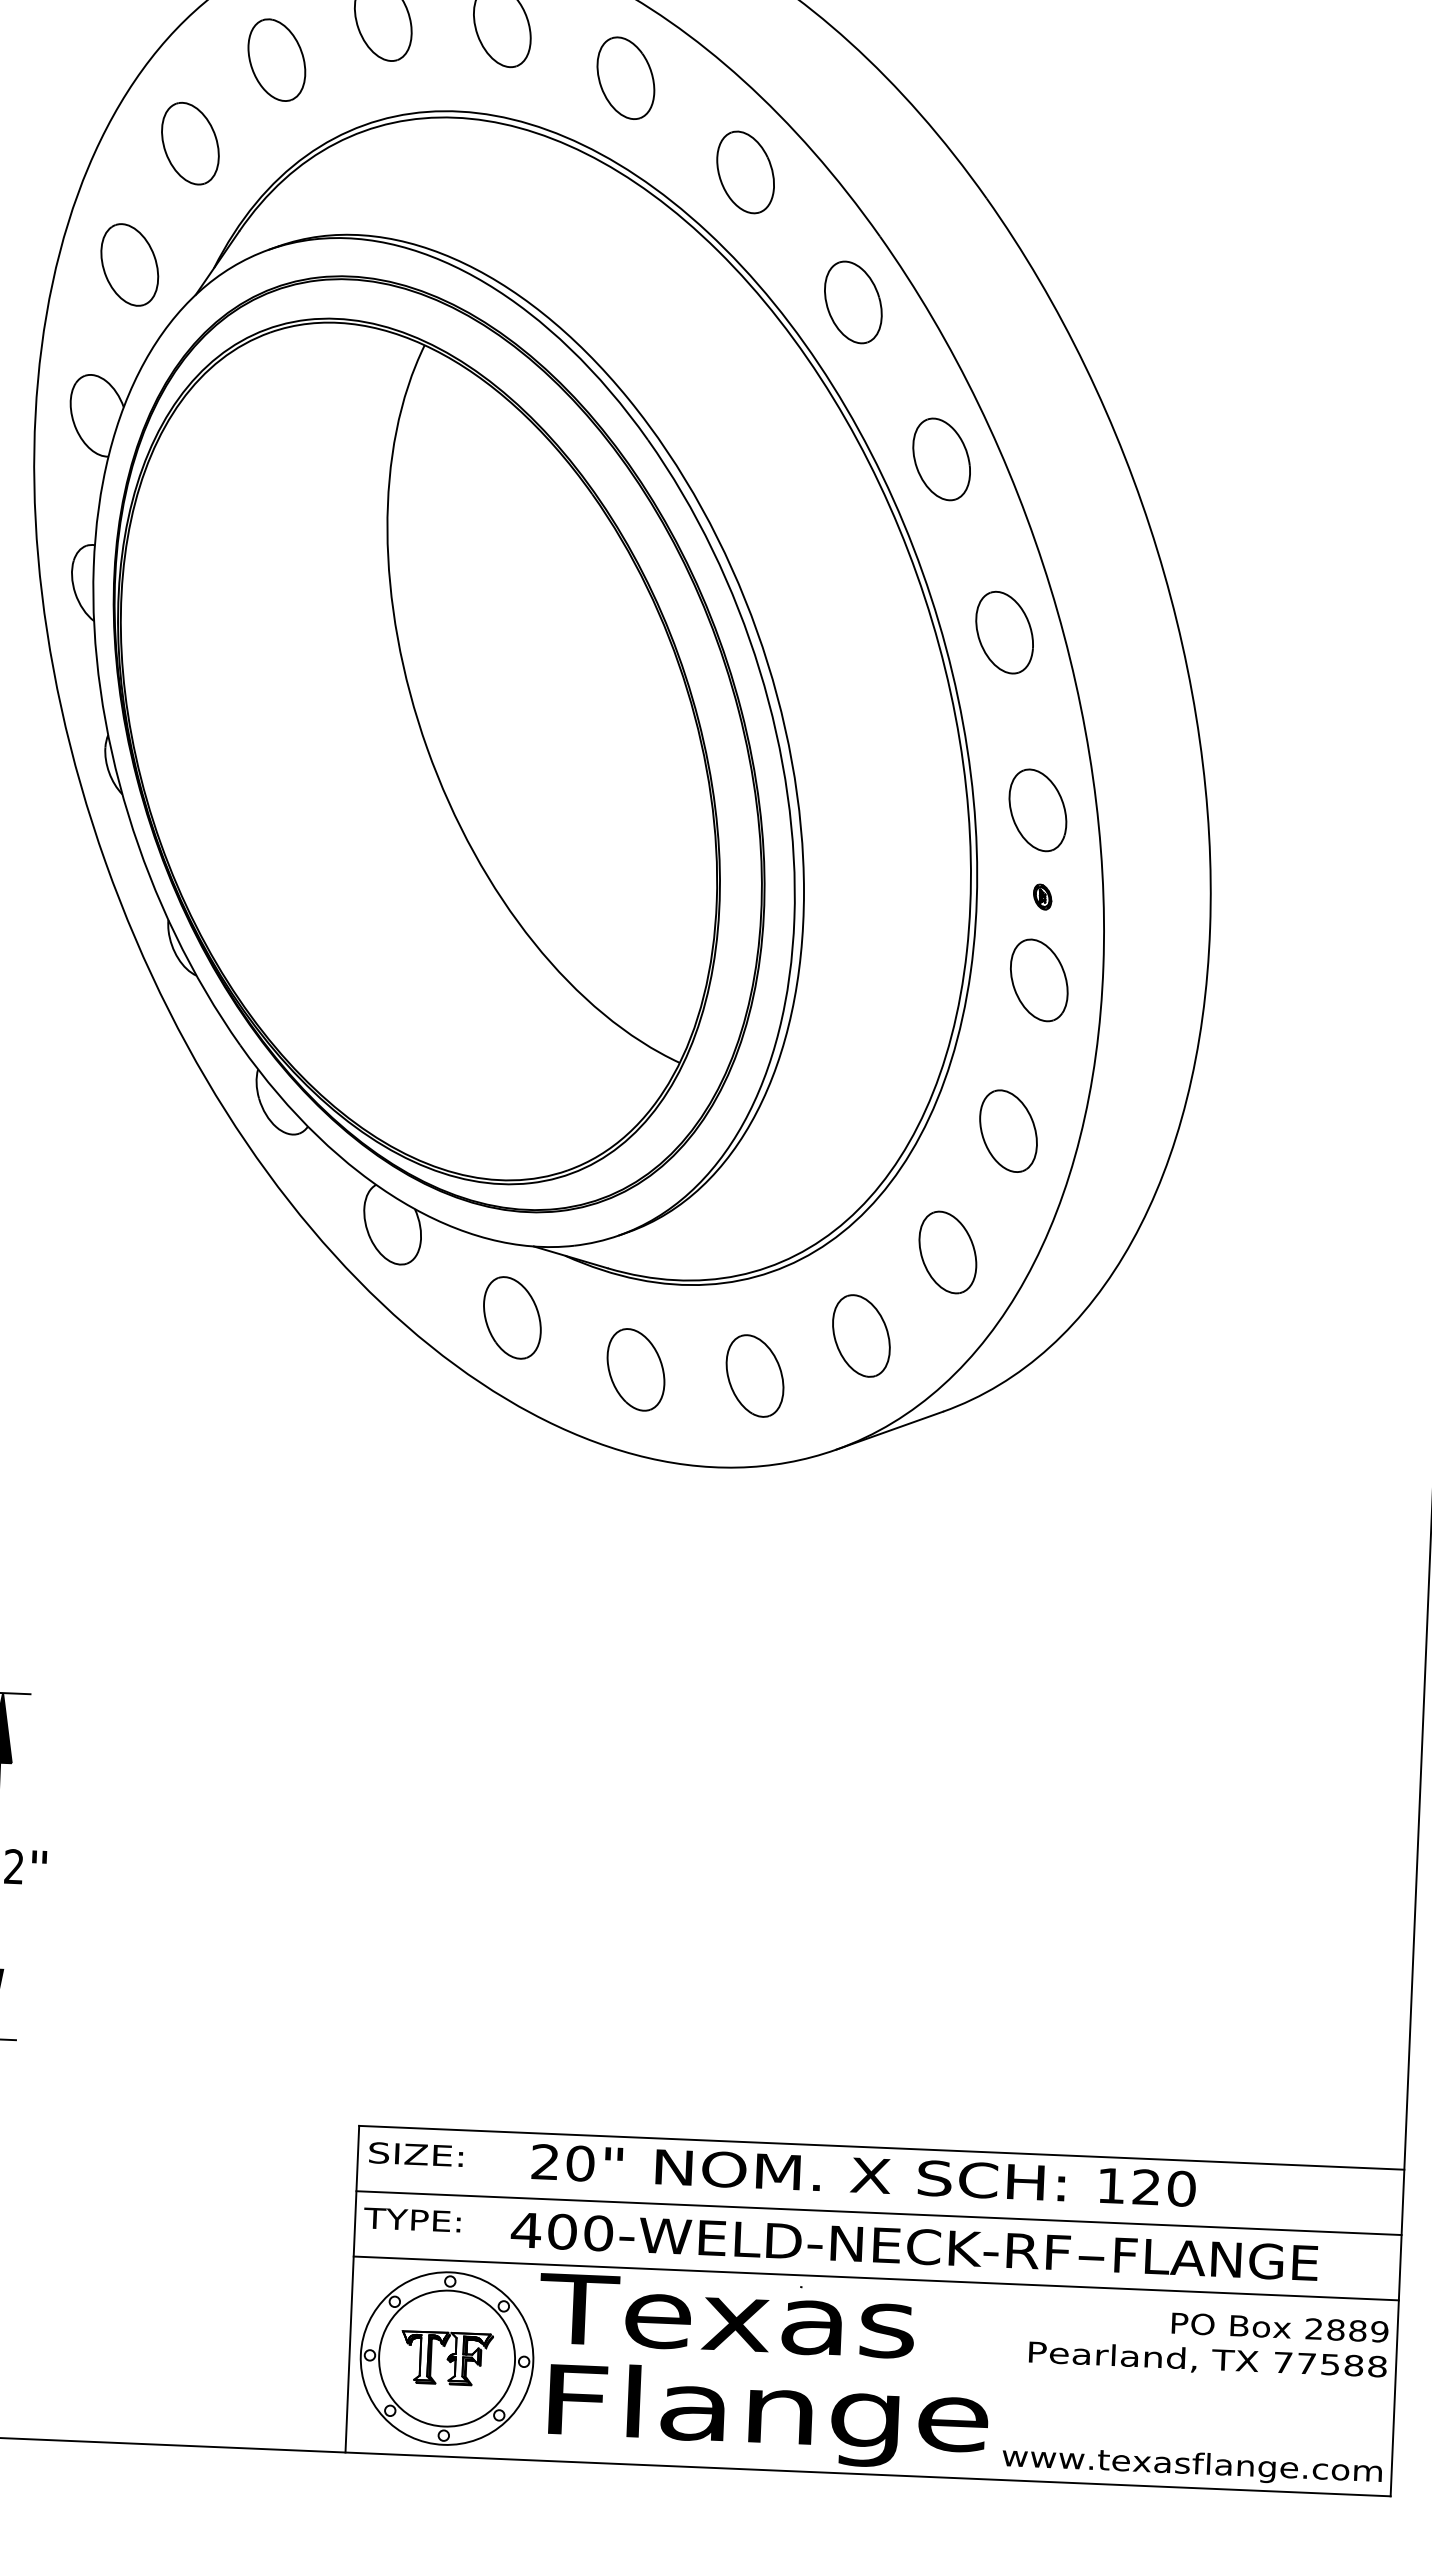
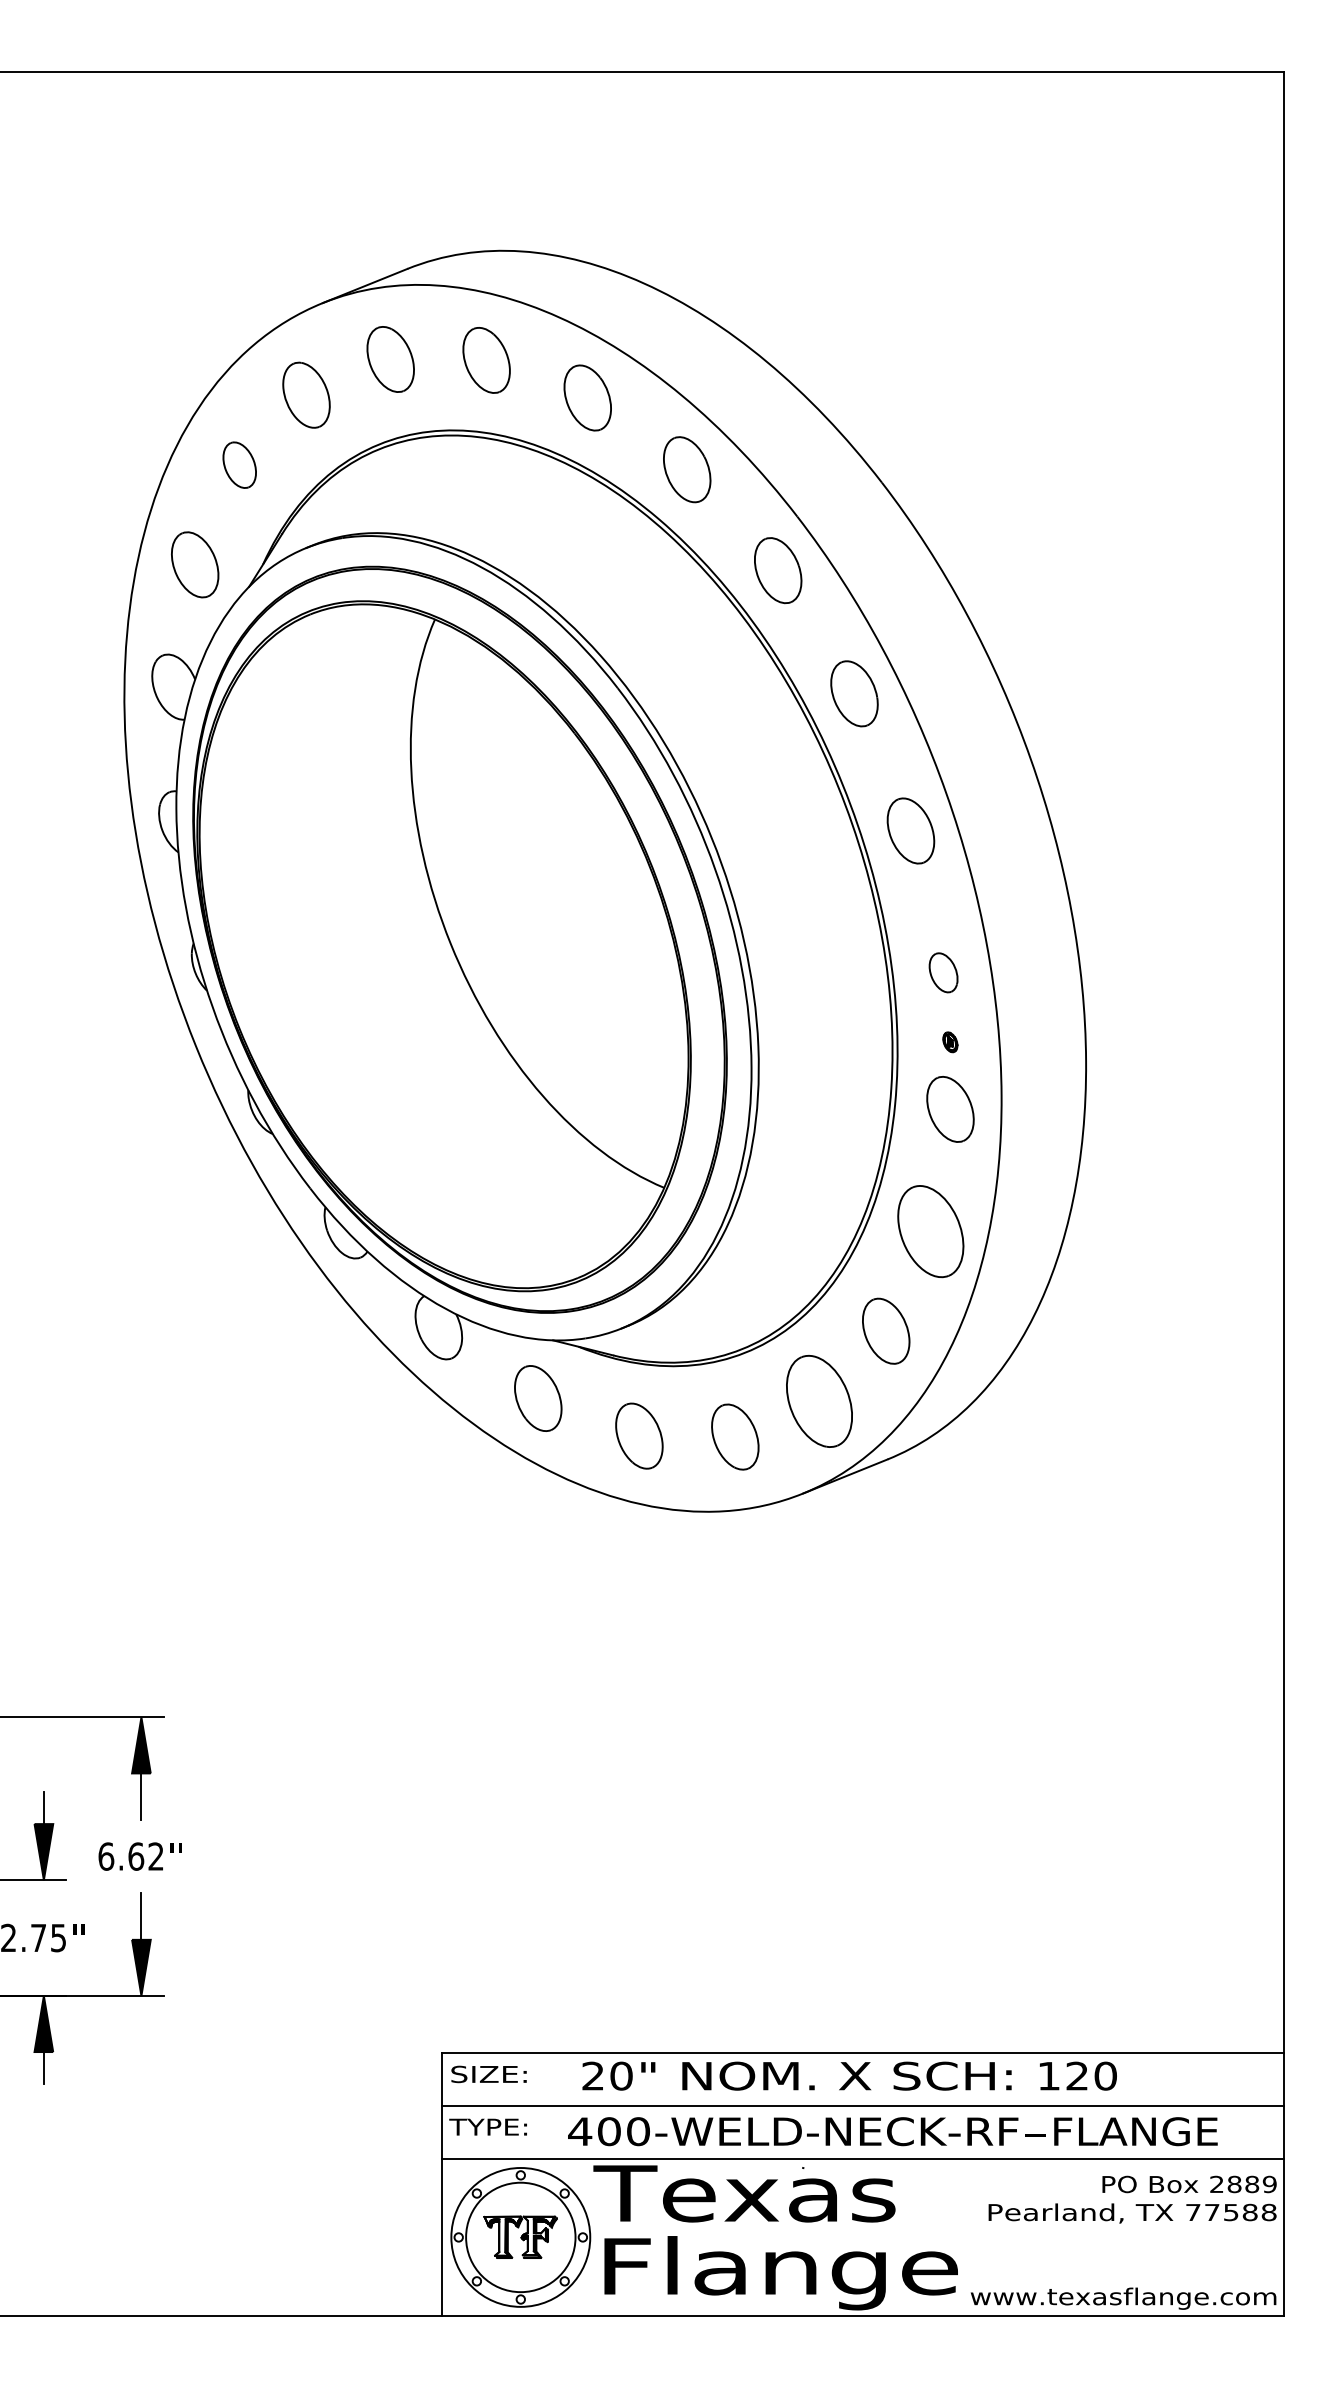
part: (190, 142) -> (239, 464), size x0.7
part: (1037, 810) -> (943, 972), size x0.6
part: (1008, 1130) -> (930, 1231), size x1.4
part: (861, 1335) -> (819, 1400), size x1.4

